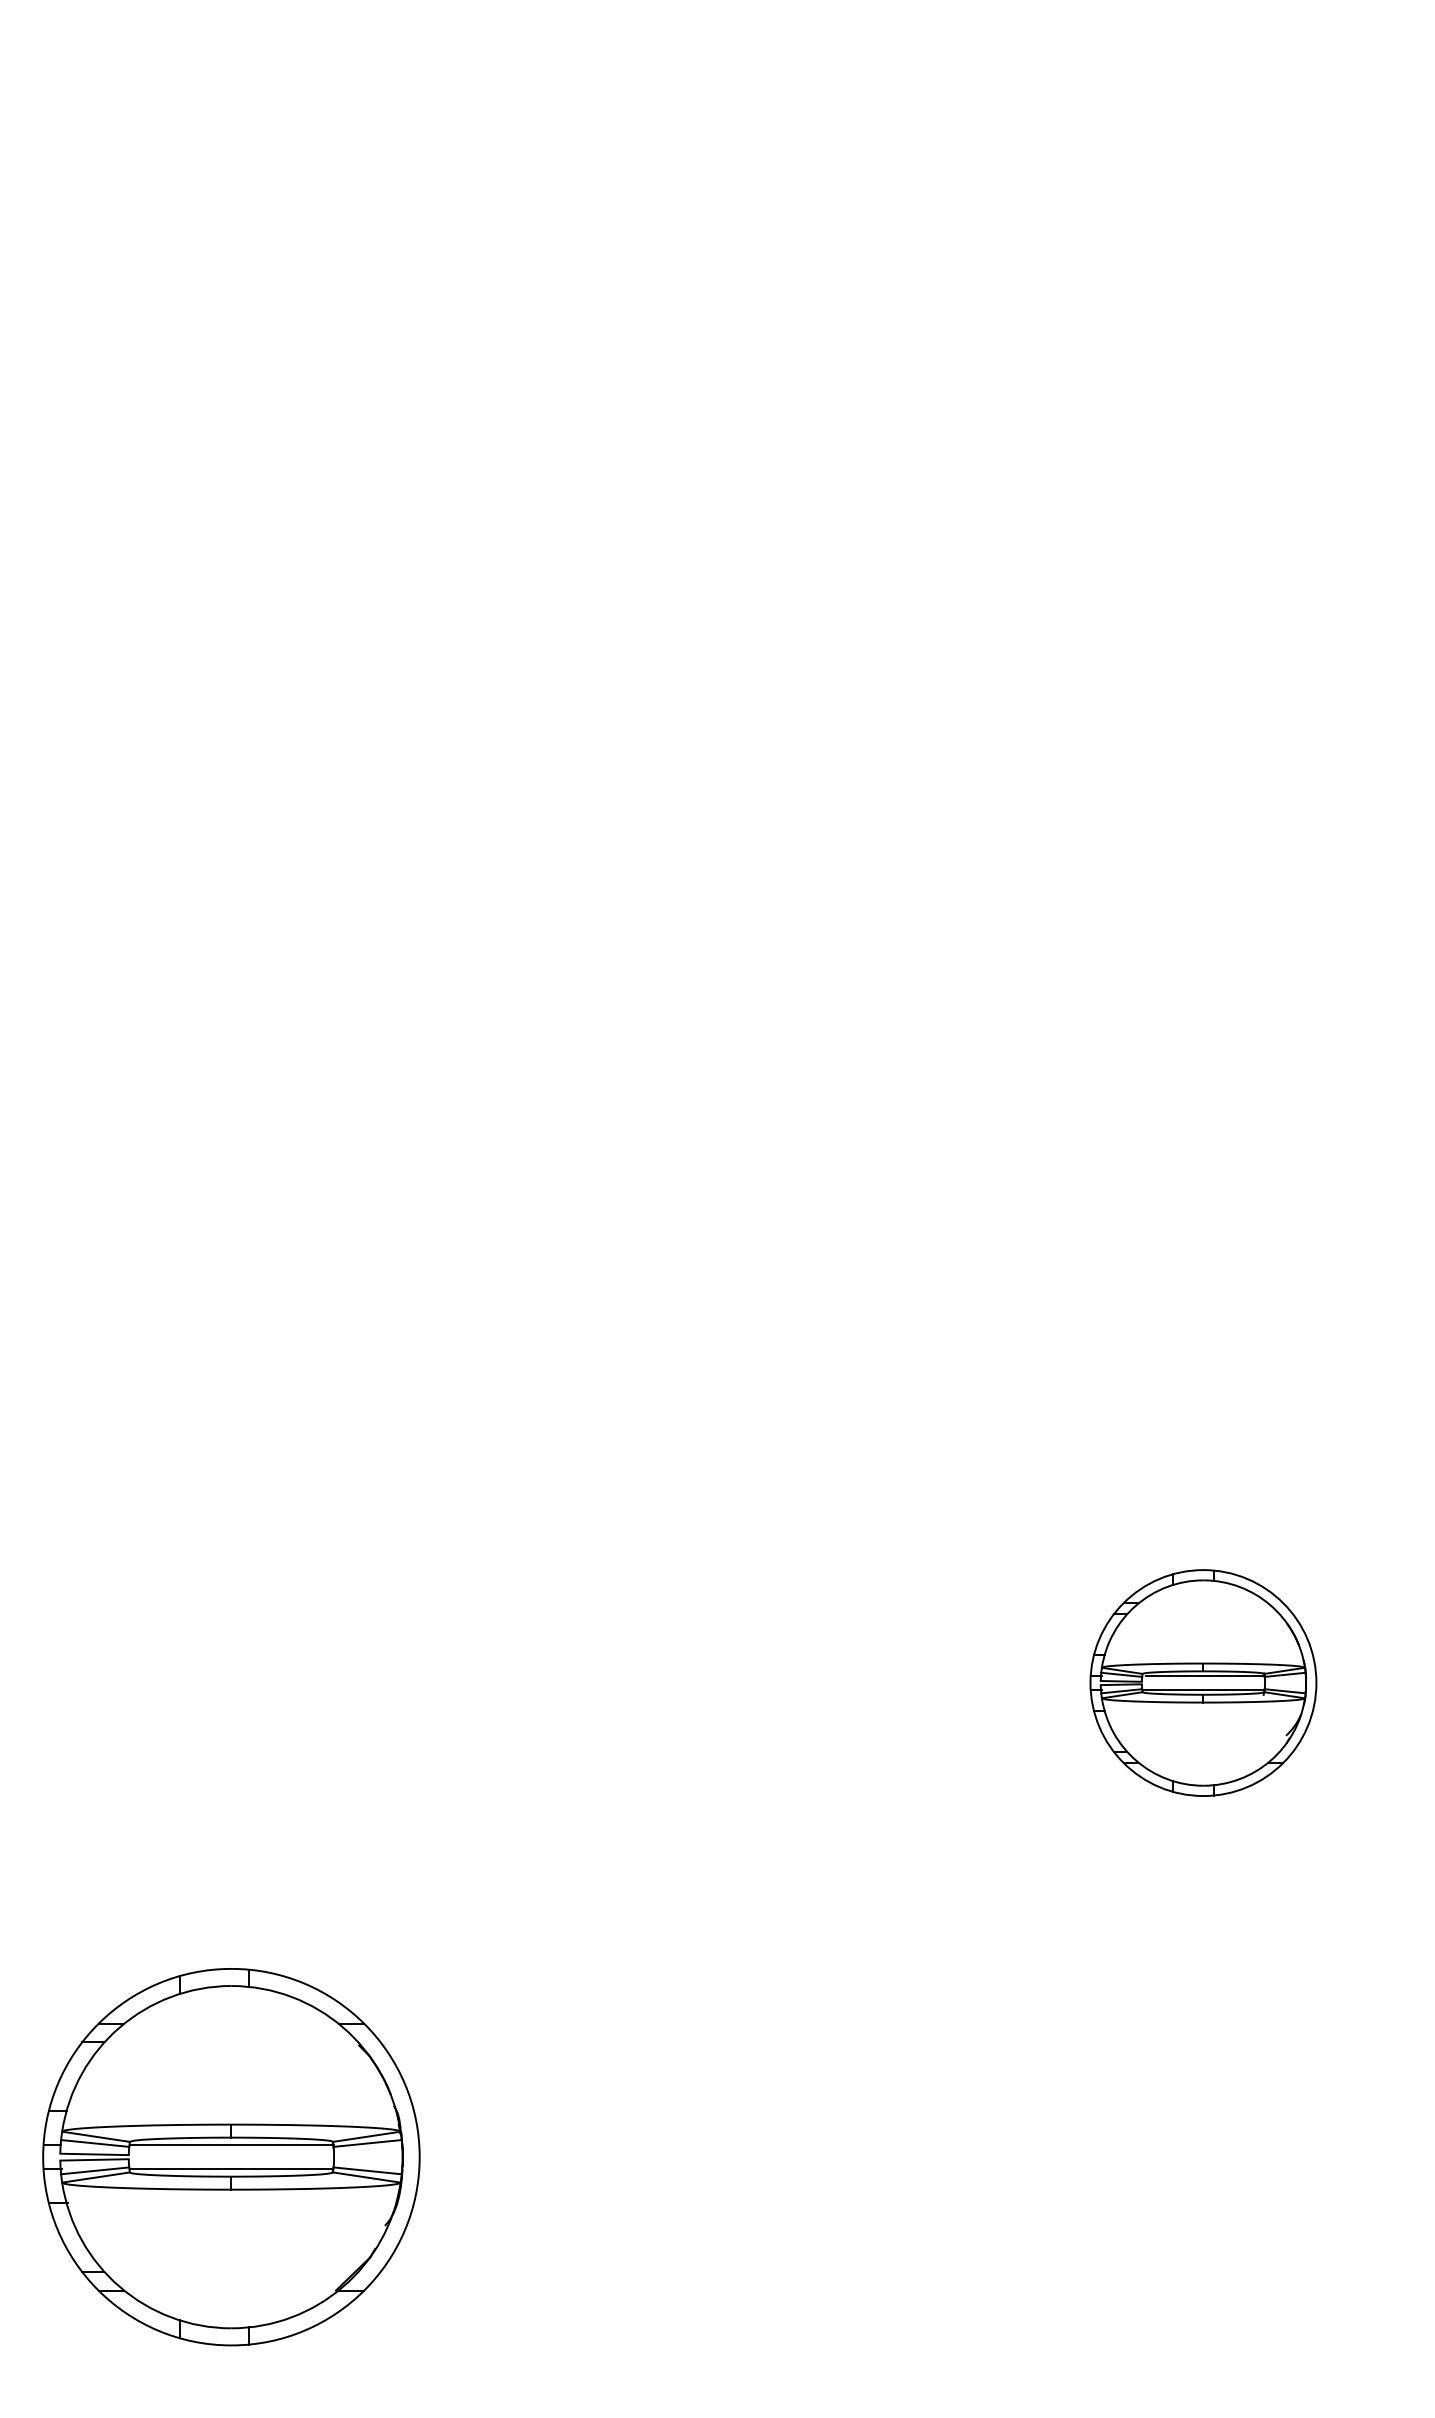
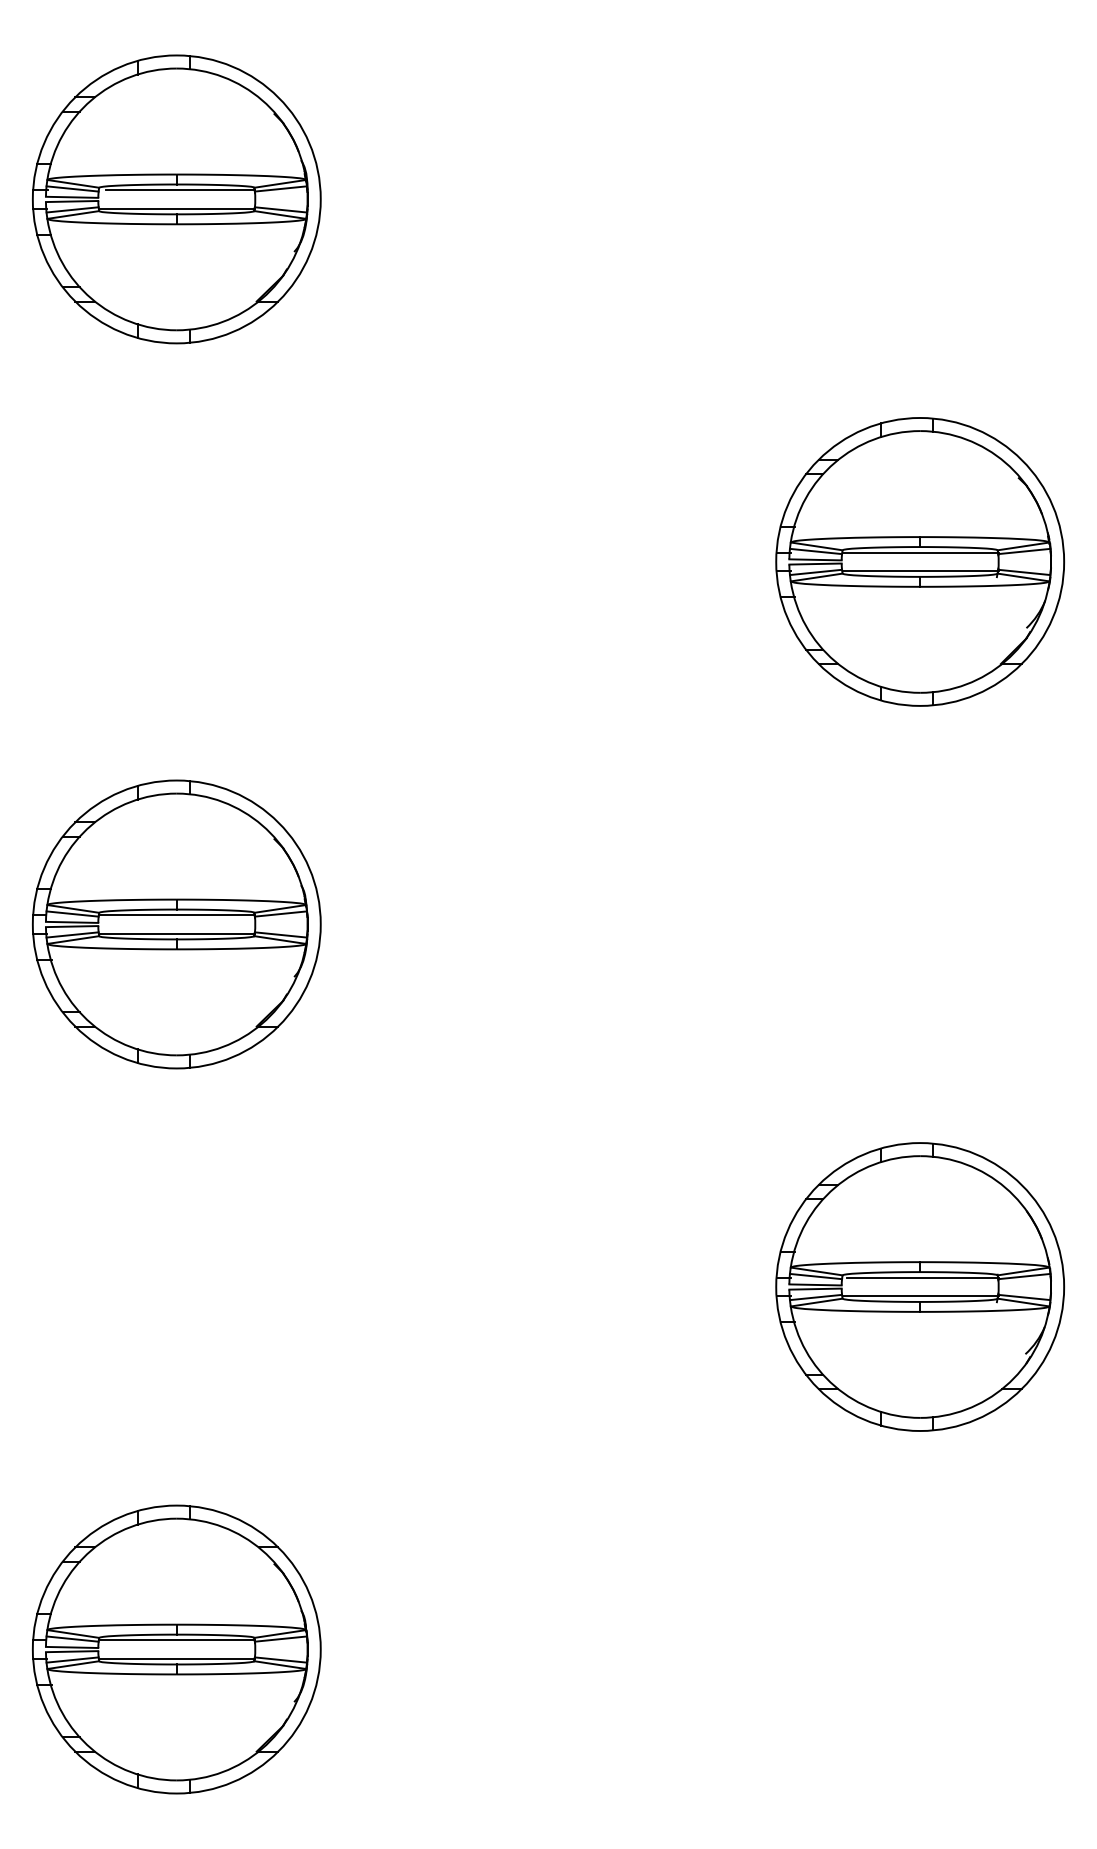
part: (231, 260) -> (176, 199), added
part: (1202, 734) -> (919, 561), added
part: (231, 1209) -> (176, 924), added
part: (1202, 1682) -> (919, 1286), size x1.67

